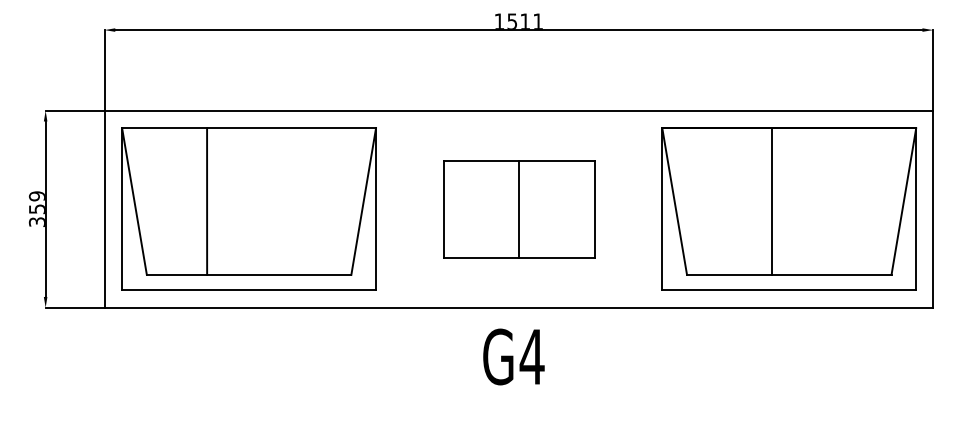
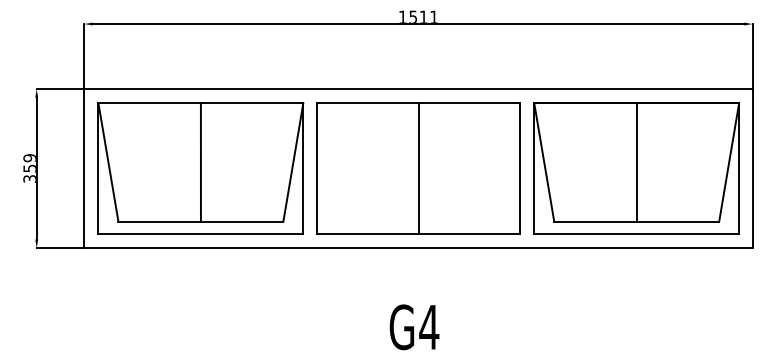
line: (207, 201) -> (201, 162), moved
line: (772, 201) -> (636, 162), moved
part: (519, 208) -> (419, 167), size x1.67
text: (513, 356) -> (414, 326), moved

